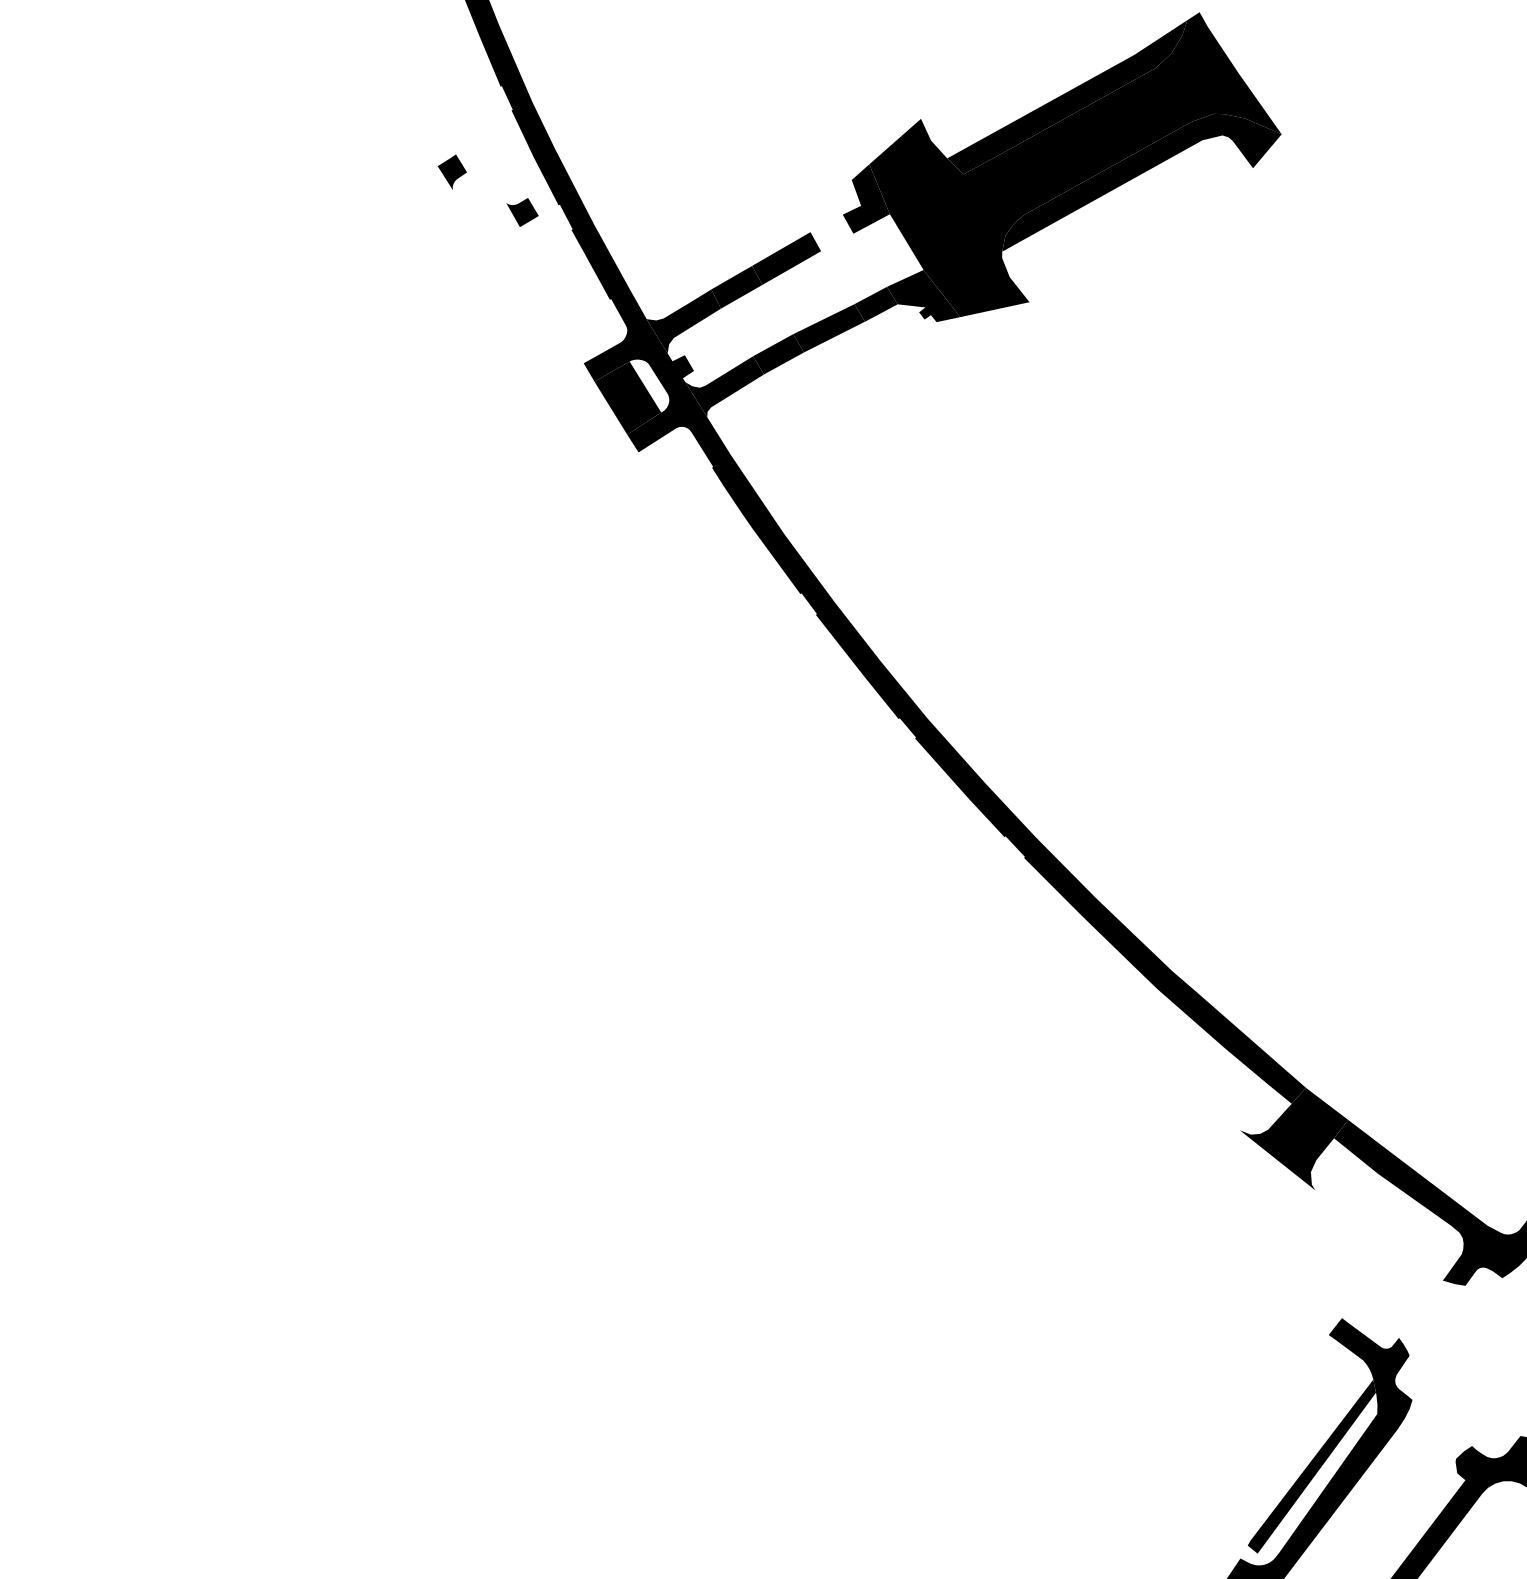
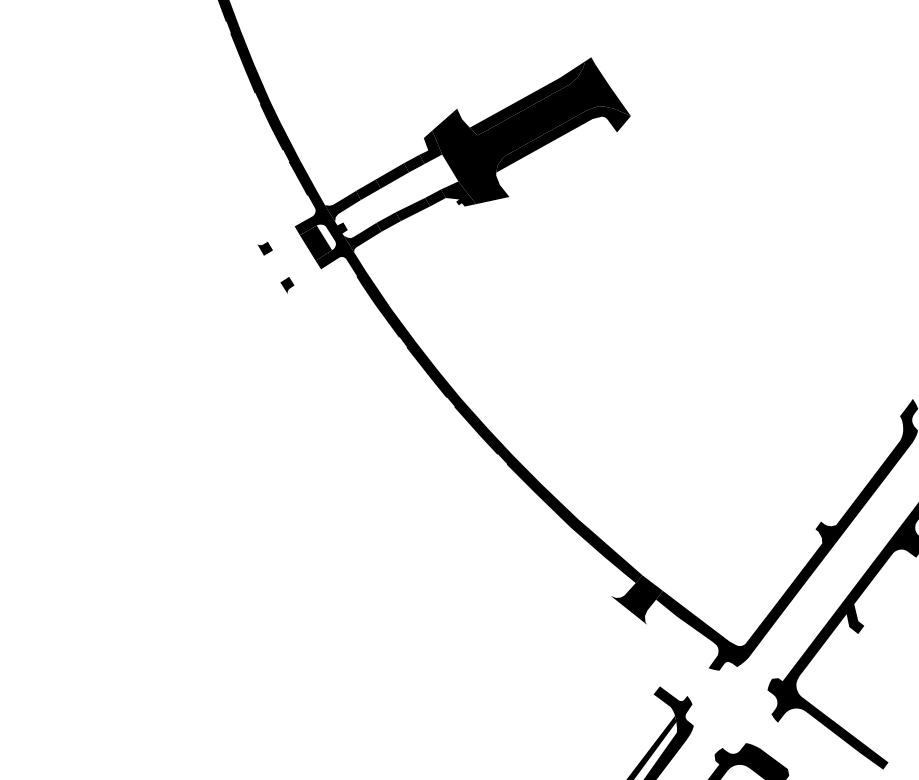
part: (452, 172) -> (287, 285), moved
part: (521, 211) -> (264, 248), moved
fill: (830, 232) -> (413, 163), added

